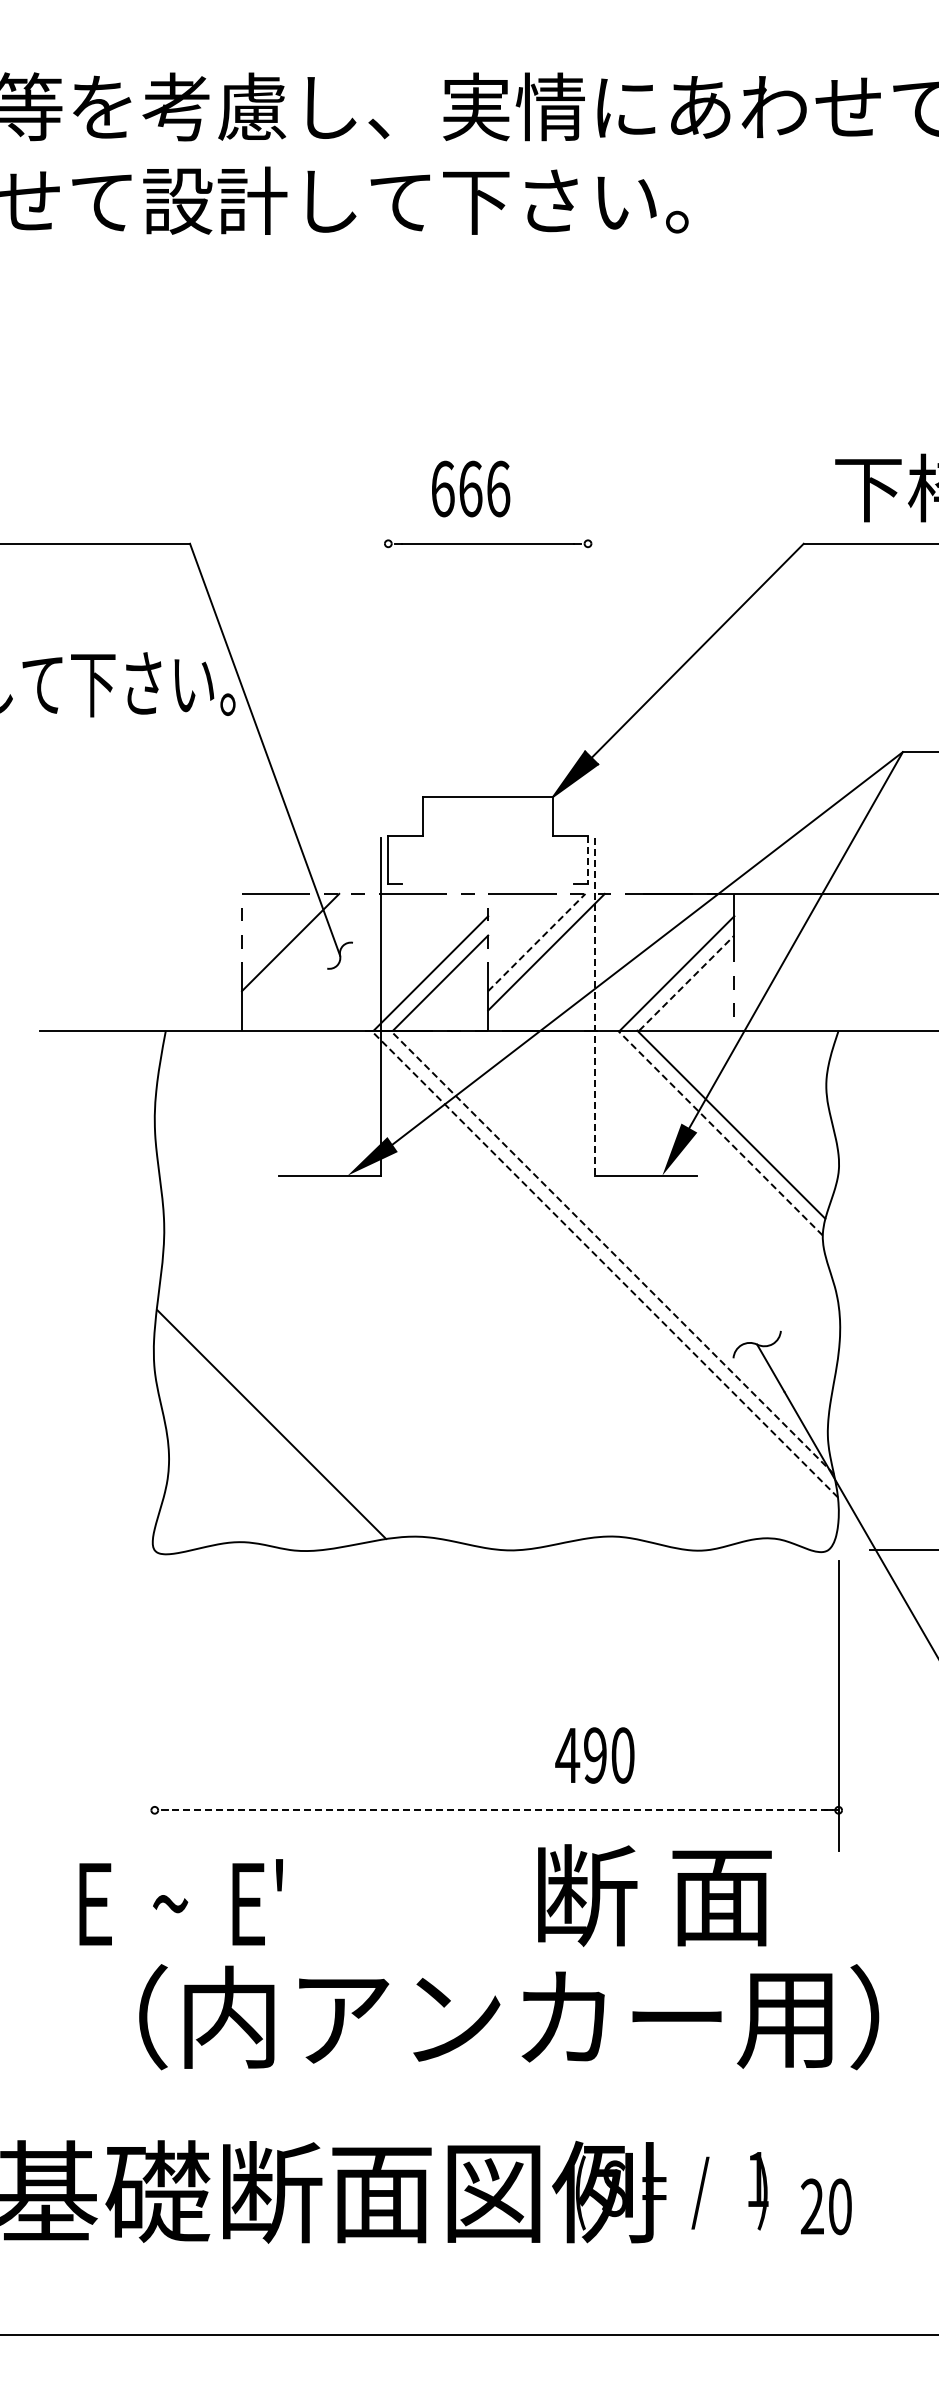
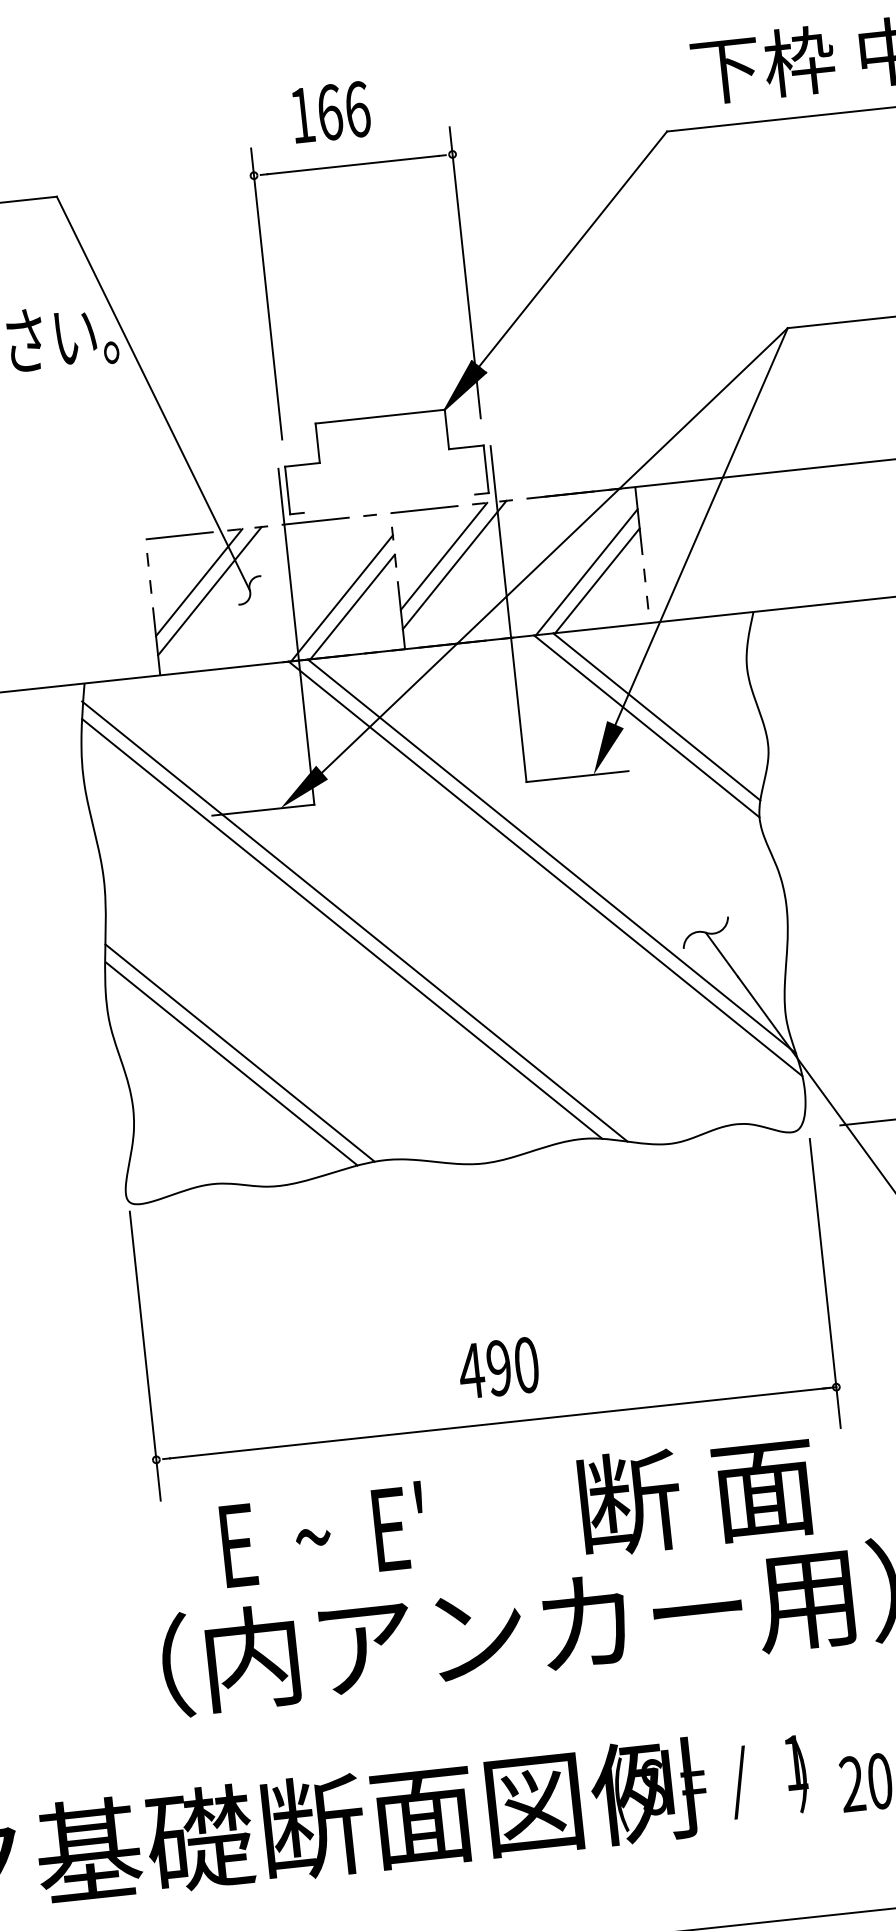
text: (443, 488) -> (303, 114), 666 -> 166
line: (388, 662) -> (266, 293), added
line: (588, 662) -> (465, 272), added
line: (588, 860) -> (486, 469), dashed -> solid
line: (536, 942) -> (443, 556), dashed -> solid
line: (299, 951) -> (209, 590), added
line: (687, 982) -> (598, 580), dashed -> solid
line: (594, 1006) -> (508, 613), dashed -> solid
line: (720, 1133) -> (646, 726), dashed -> solid
line: (612, 1252) -> (552, 856), dashed -> solid
line: (604, 1263) -> (545, 868), dashed -> solid
line: (409, 1295) -> (354, 920), added
line: (395, 1301) -> (341, 928), added
line: (280, 1414) -> (239, 1052), added
line: (154, 1705) -> (144, 1355), added
text: (594, 1755) -> (498, 1368), moved
line: (503, 1810) -> (503, 1422), dashed -> solid
text: (654, 1895) -> (696, 1495), moved
text: (180, 1902) -> (323, 1534), moved

